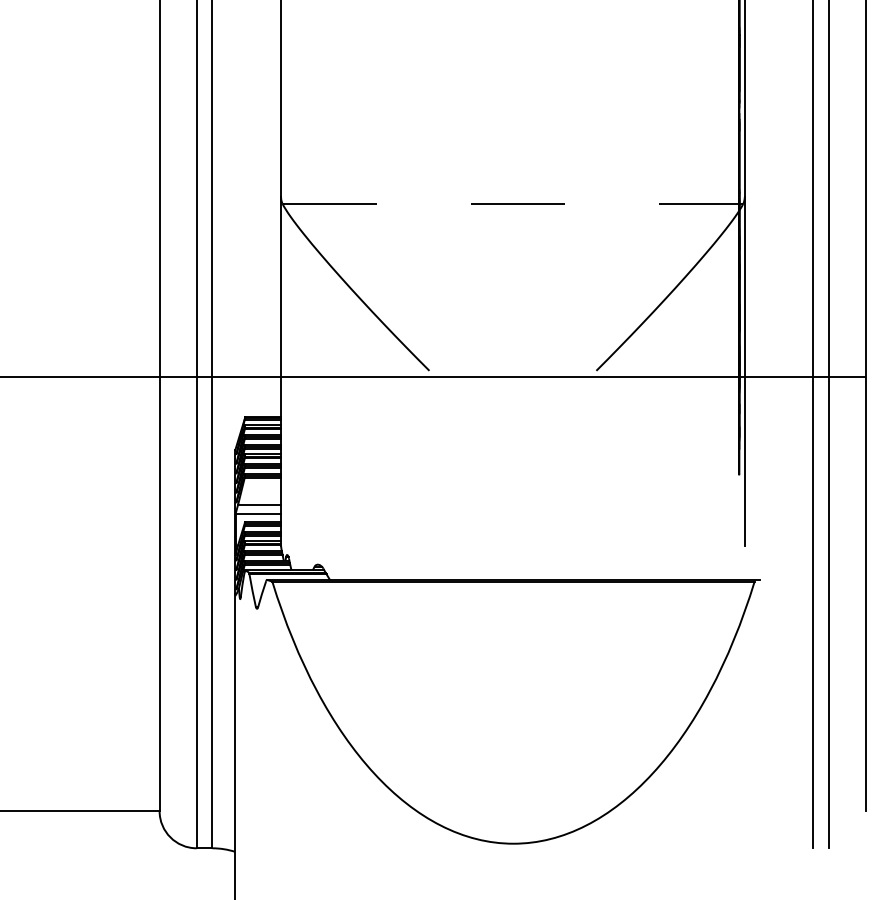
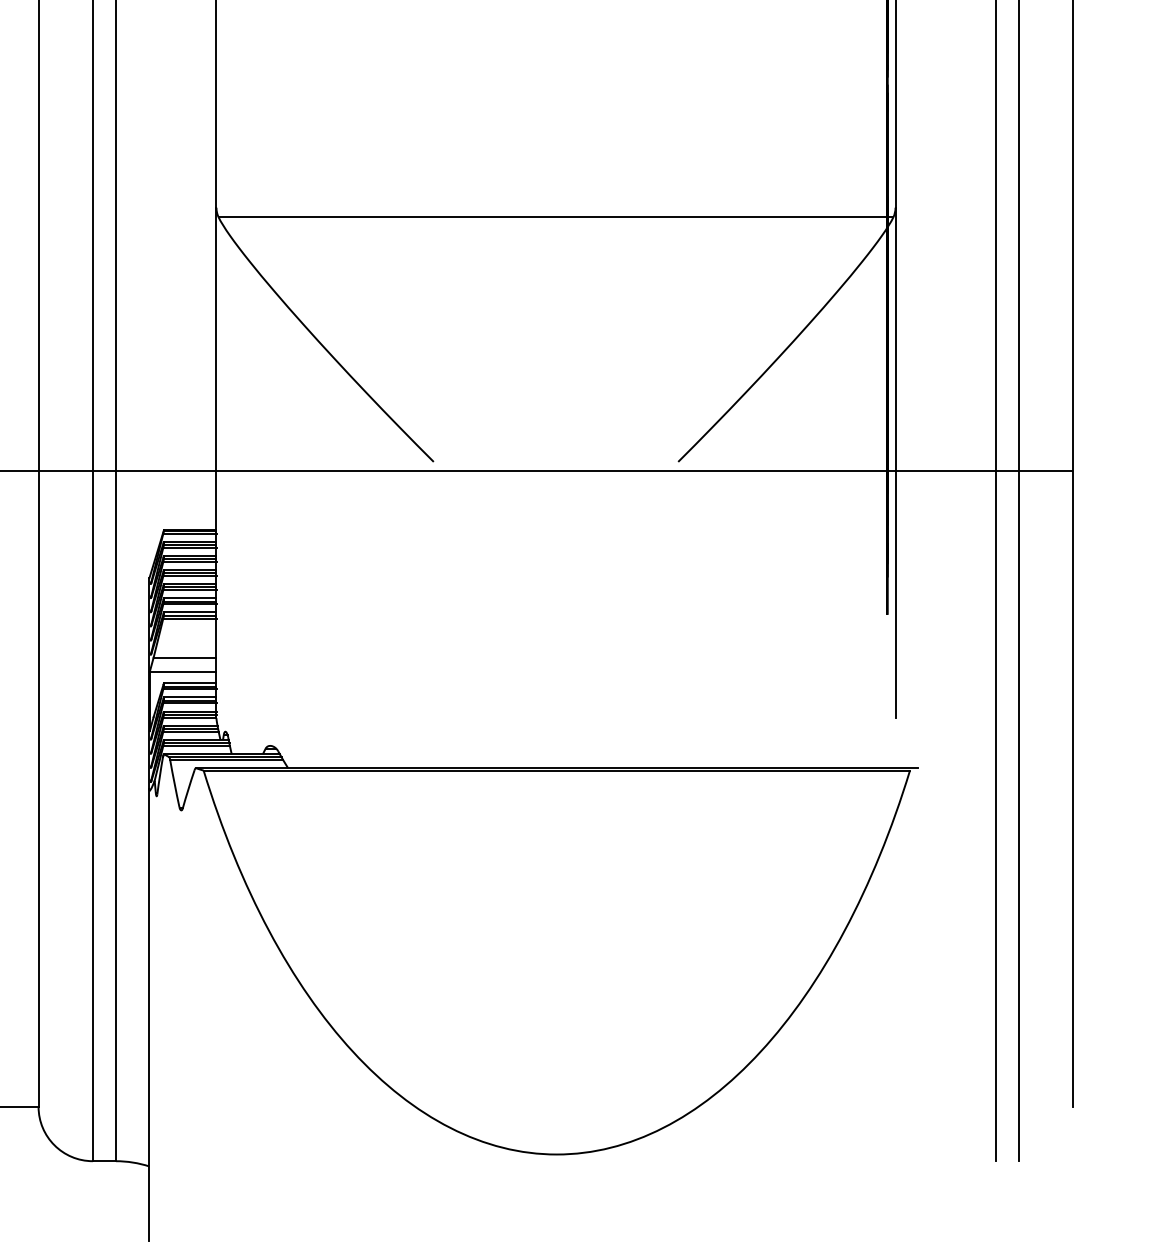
line: (513, 203) -> (556, 216), dashed -> solid

